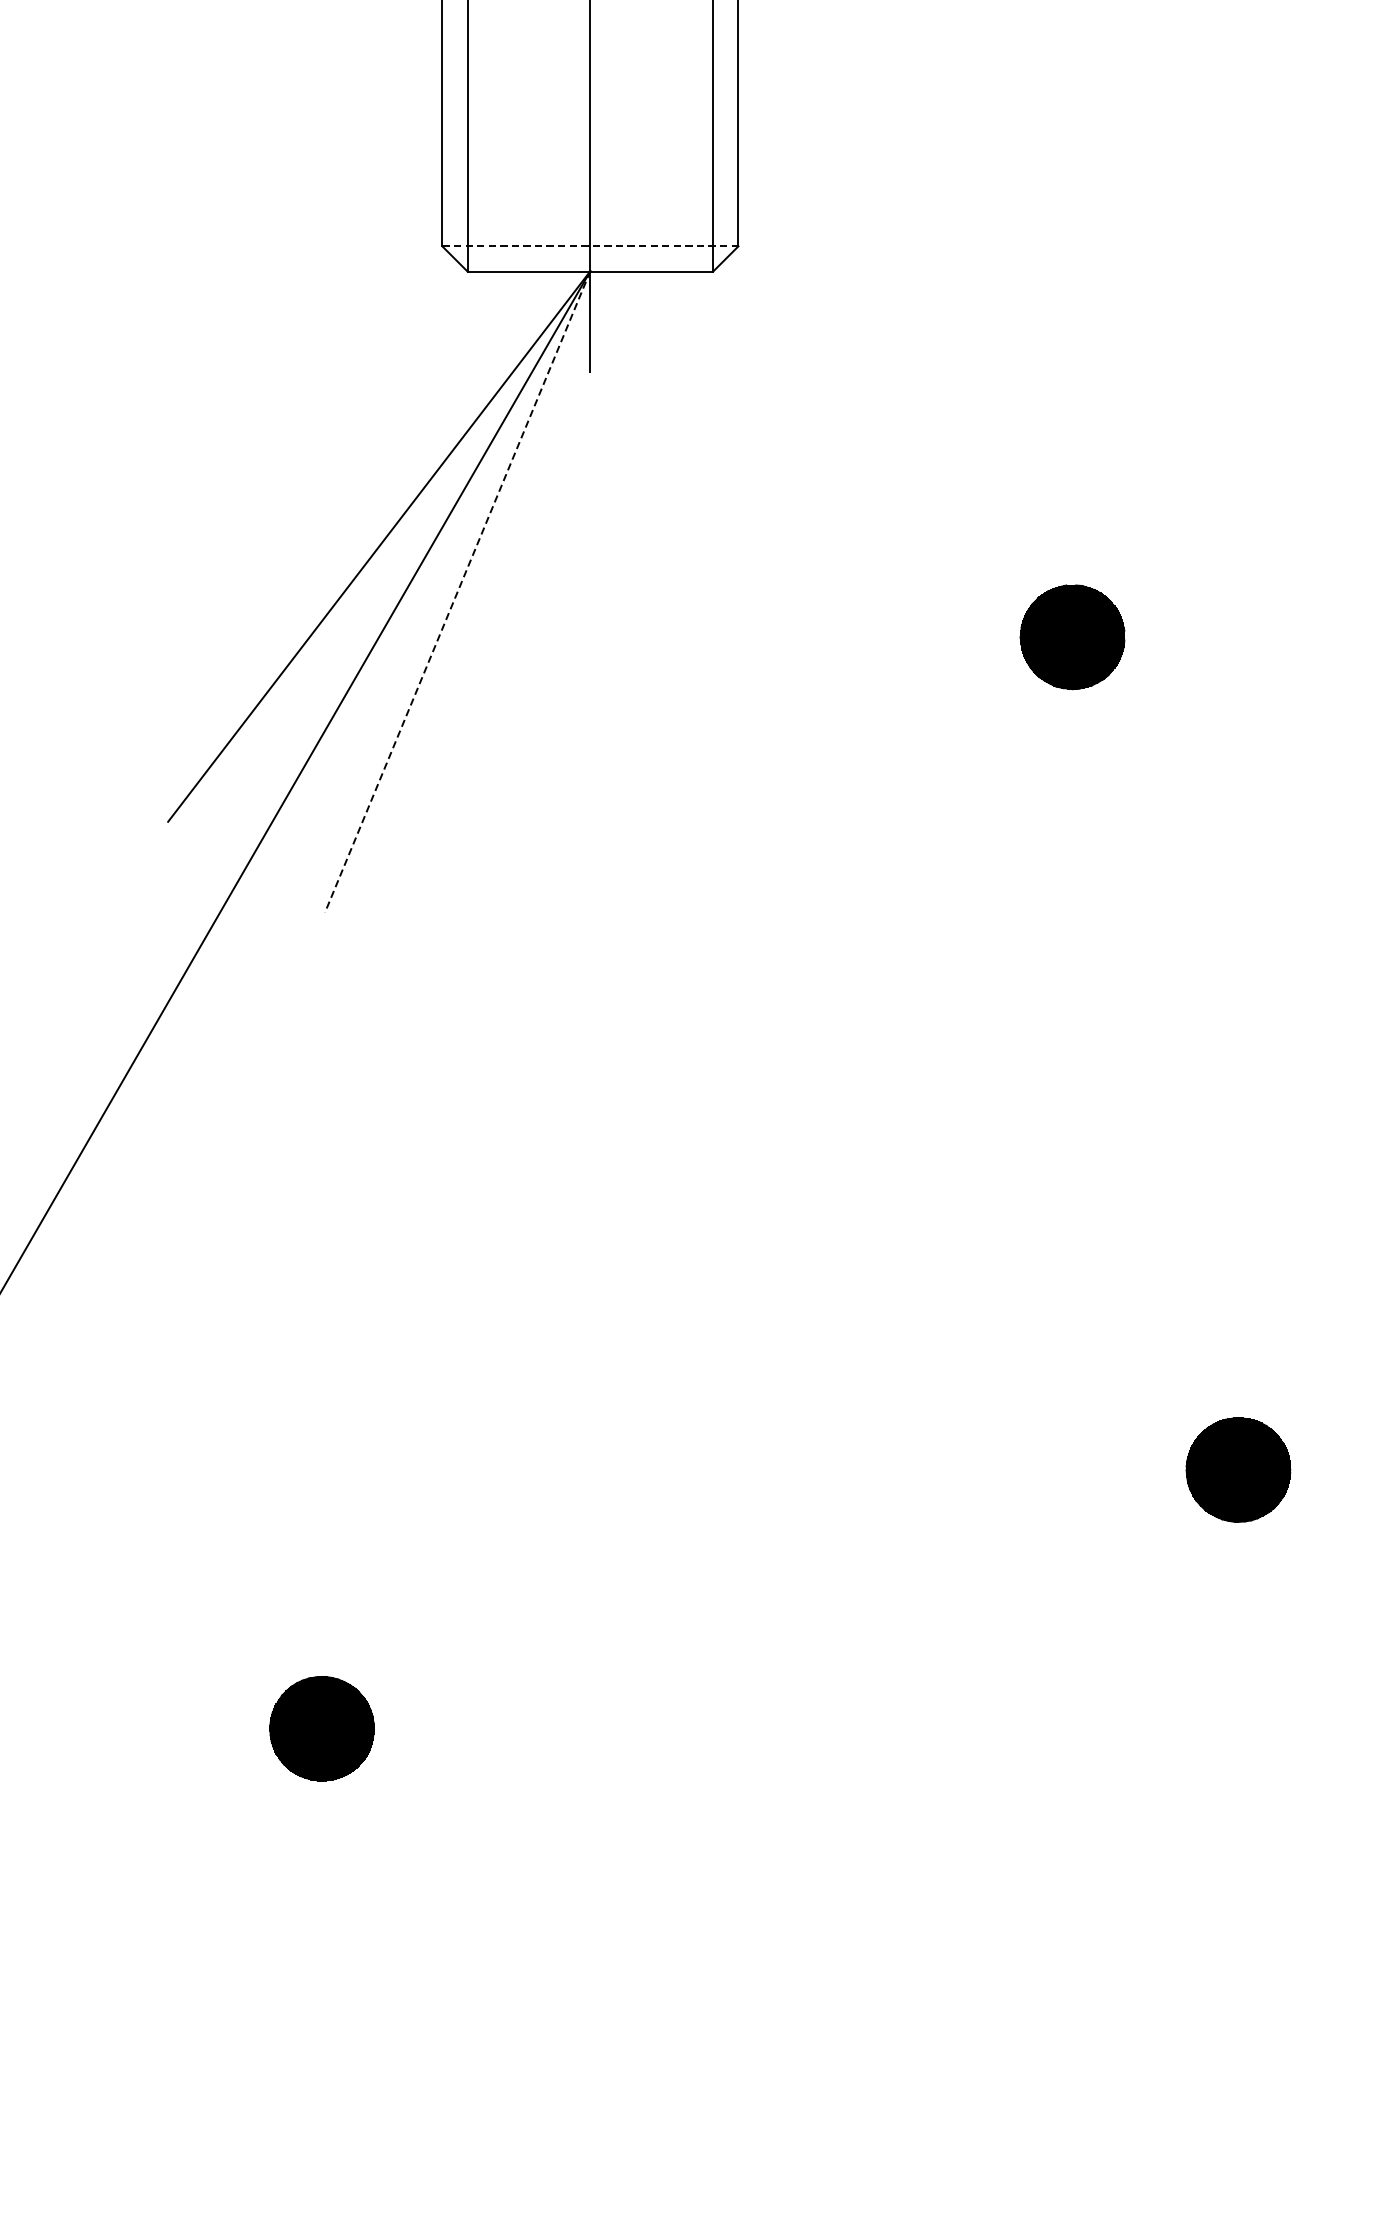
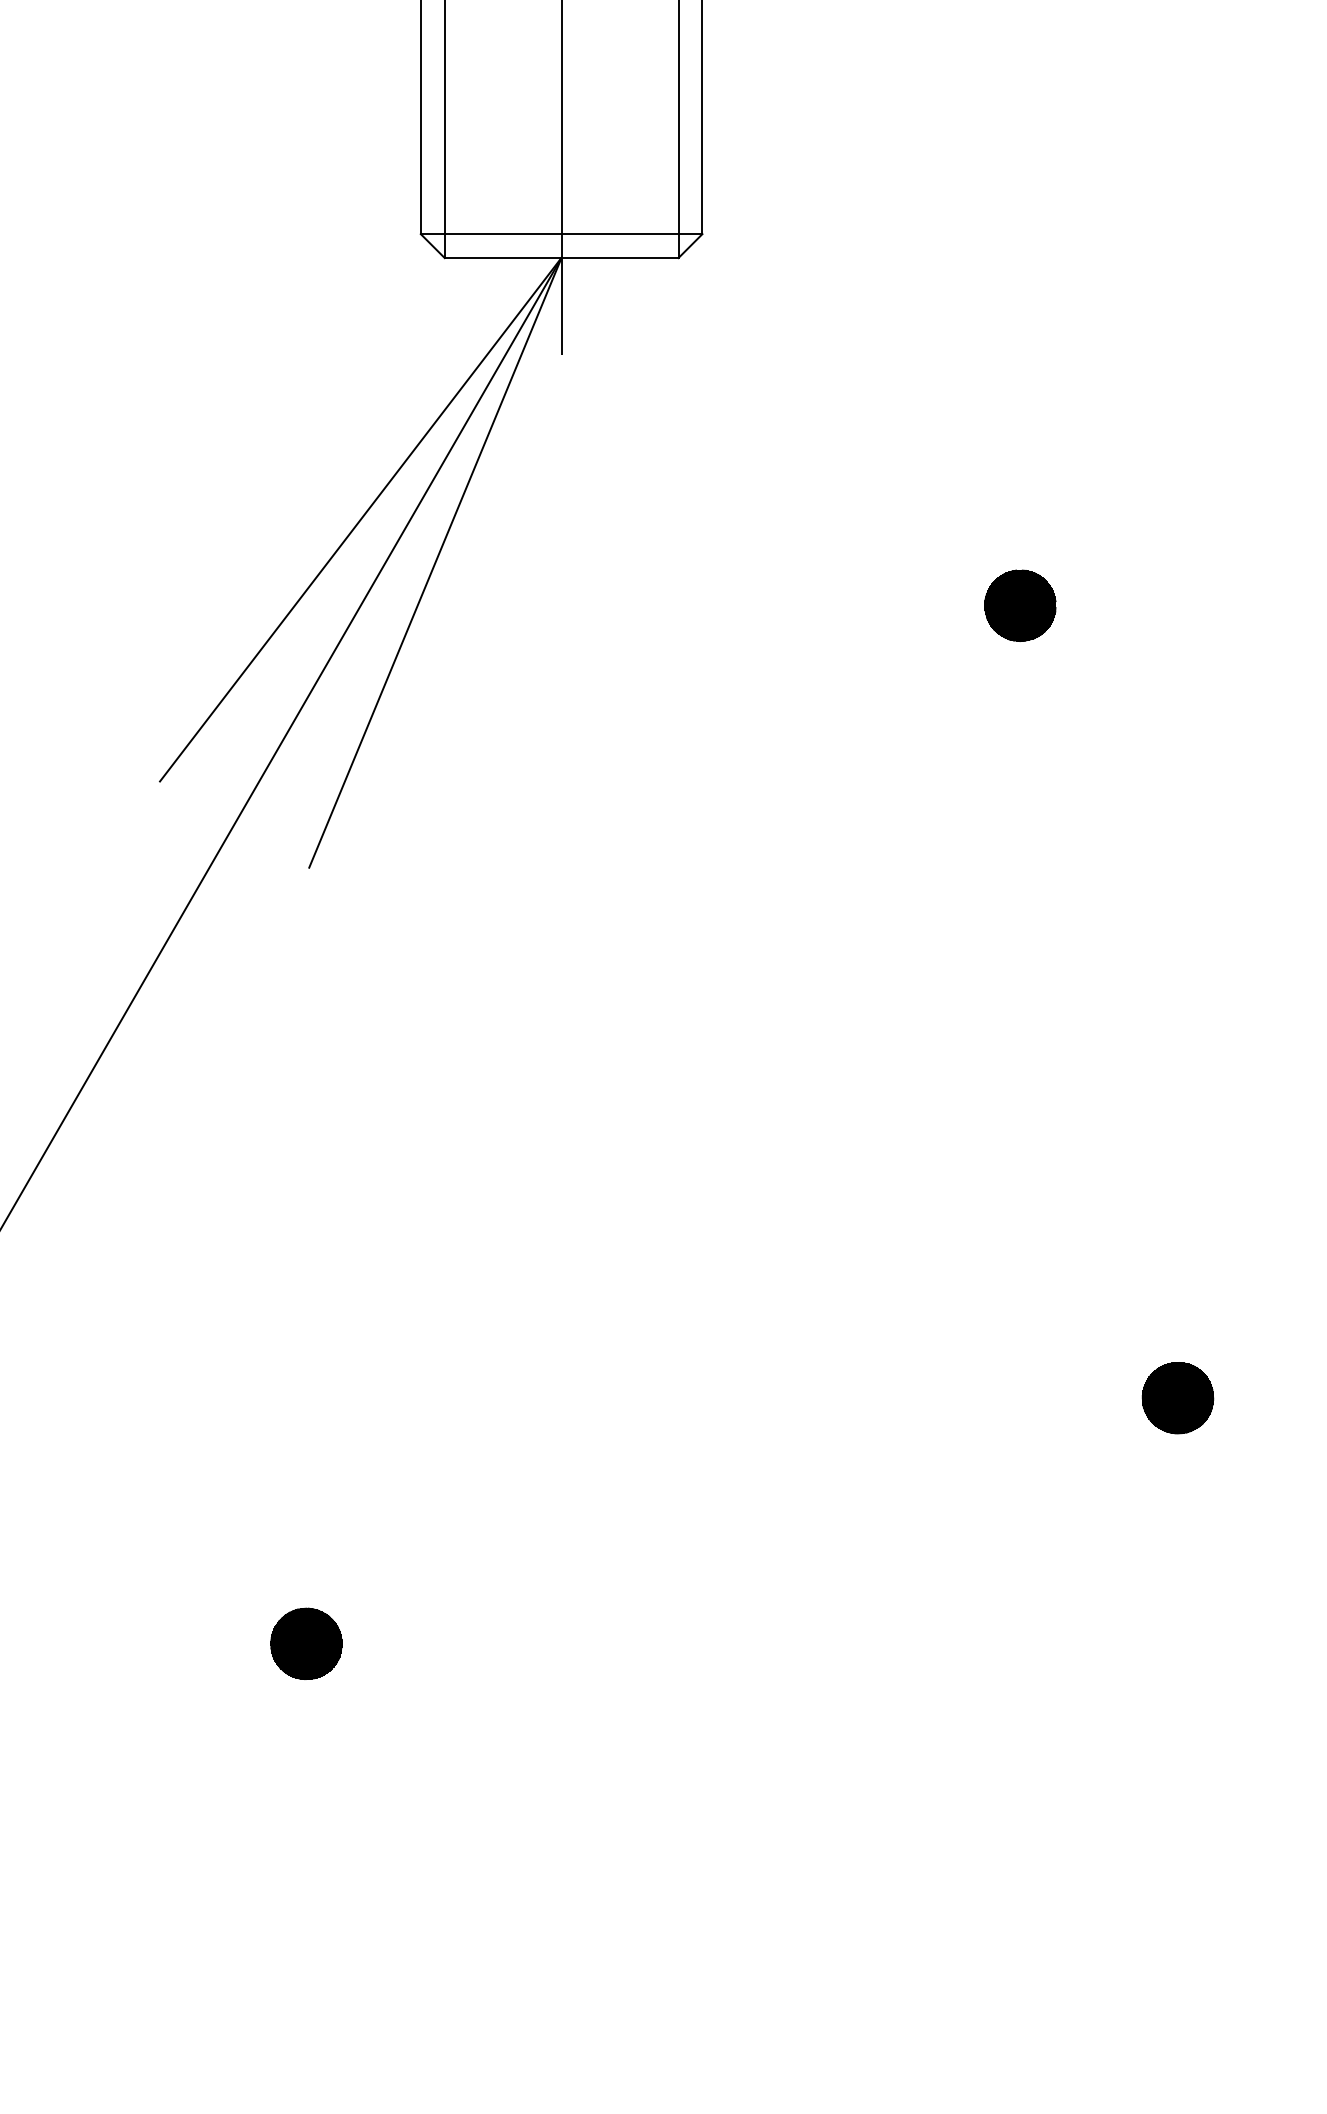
line: (590, 246) -> (561, 234), dashed -> solid
line: (457, 592) -> (435, 563), dashed -> solid
part: (1072, 636) -> (1020, 605), size x0.71
part: (1237, 1470) -> (1177, 1398), size x0.71
part: (322, 1728) -> (306, 1643), size x0.71

